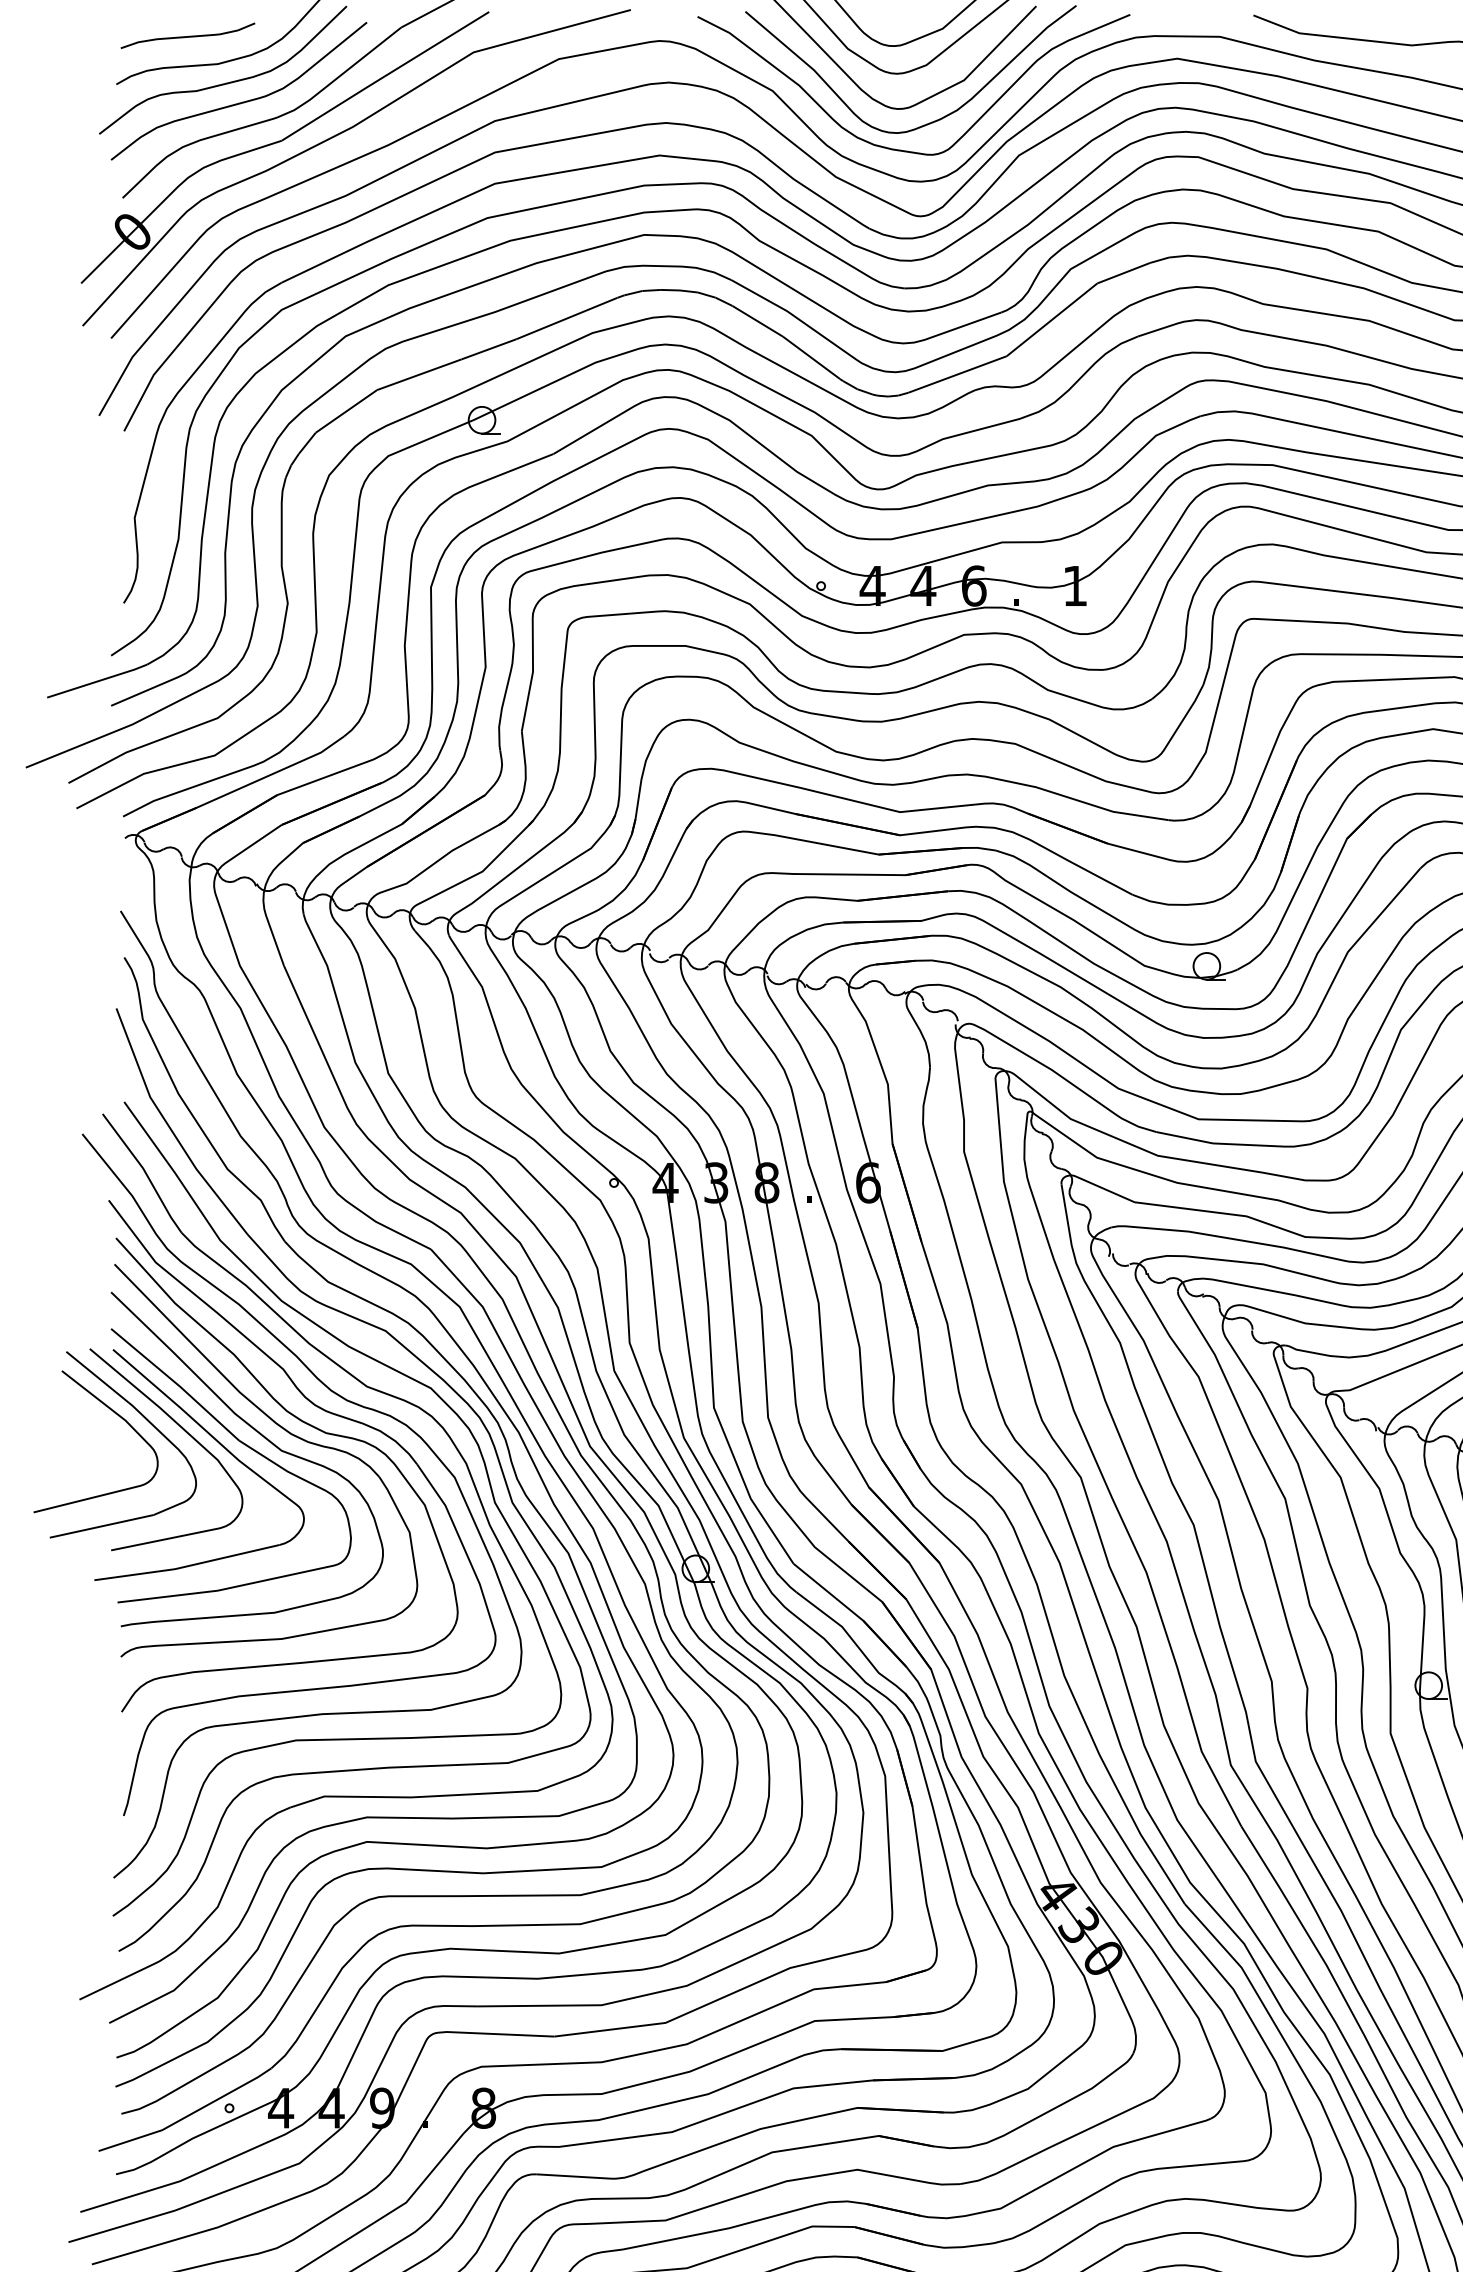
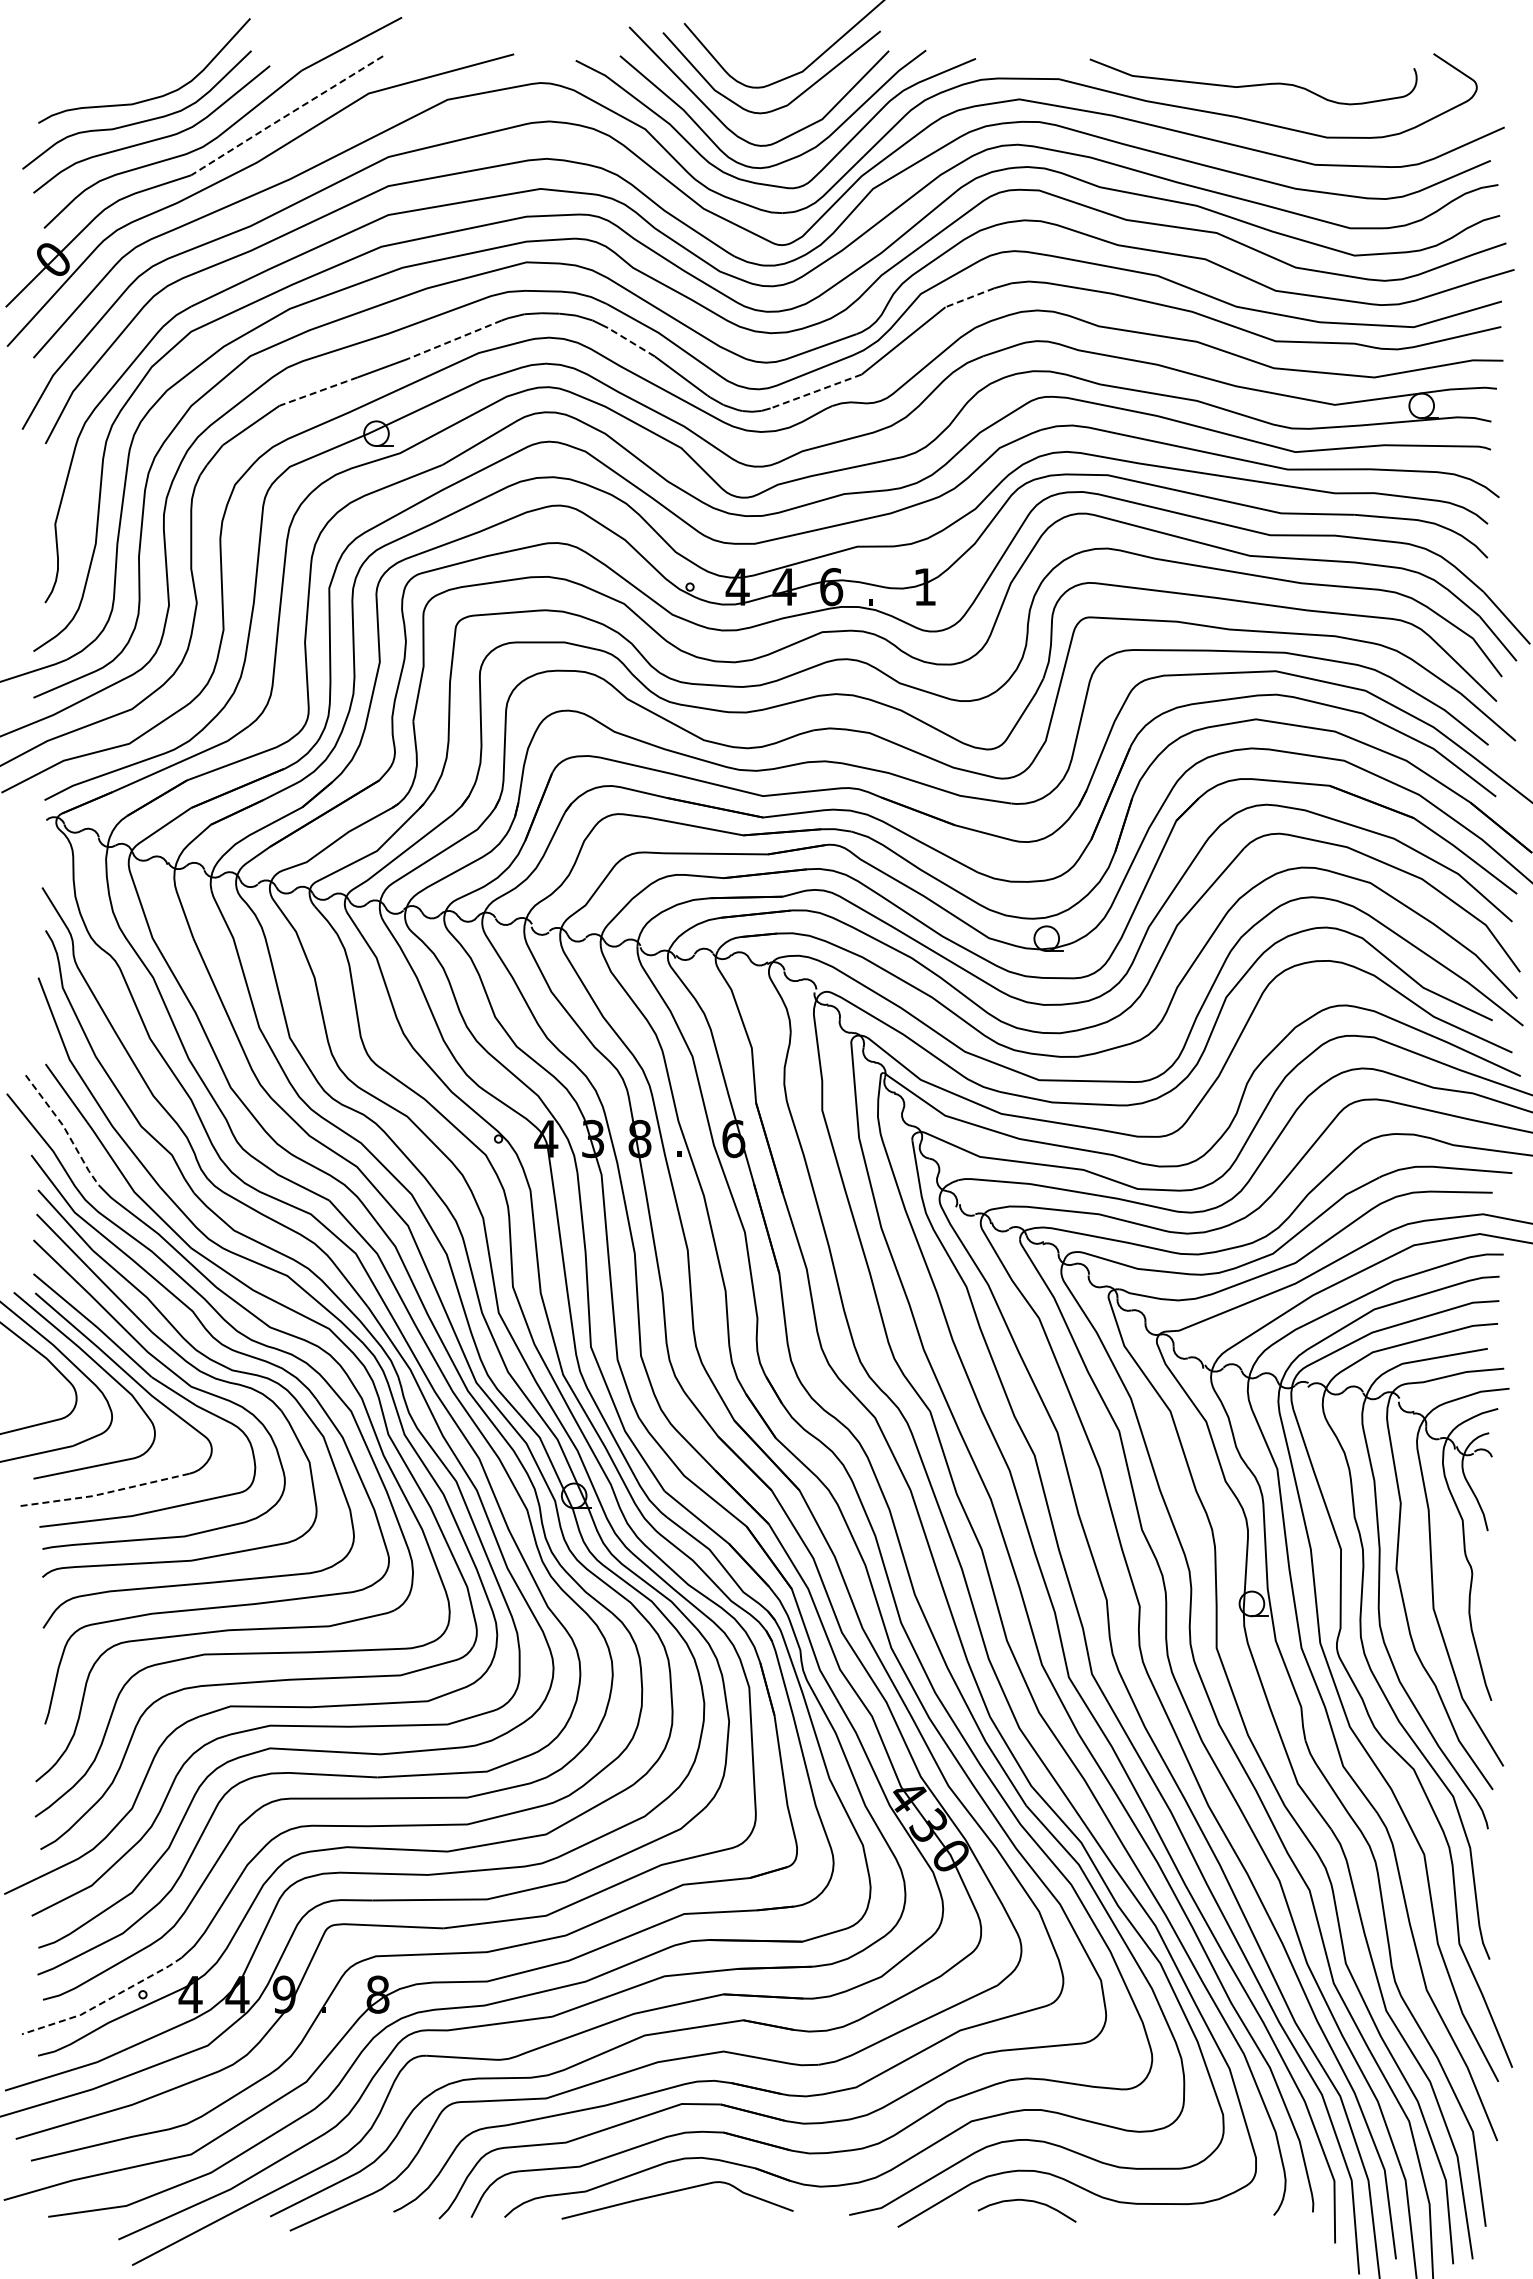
part: (187, 36) -> (104, 78), removed
line: (384, 76) -> (286, 115), solid -> dashed
line: (1123, 272) -> (969, 297), solid -> dashed
line: (566, 318) -> (454, 339), solid -> dashed
line: (756, 320) -> (630, 341), solid -> dashed
line: (419, 374) -> (318, 391), solid -> dashed
line: (957, 374) -> (816, 391), solid -> dashed
line: (145, 1171) -> (65, 1128), solid -> dashed
line: (186, 1566) -> (103, 1493), solid -> dashed
line: (188, 2115) -> (105, 2001), solid -> dashed

